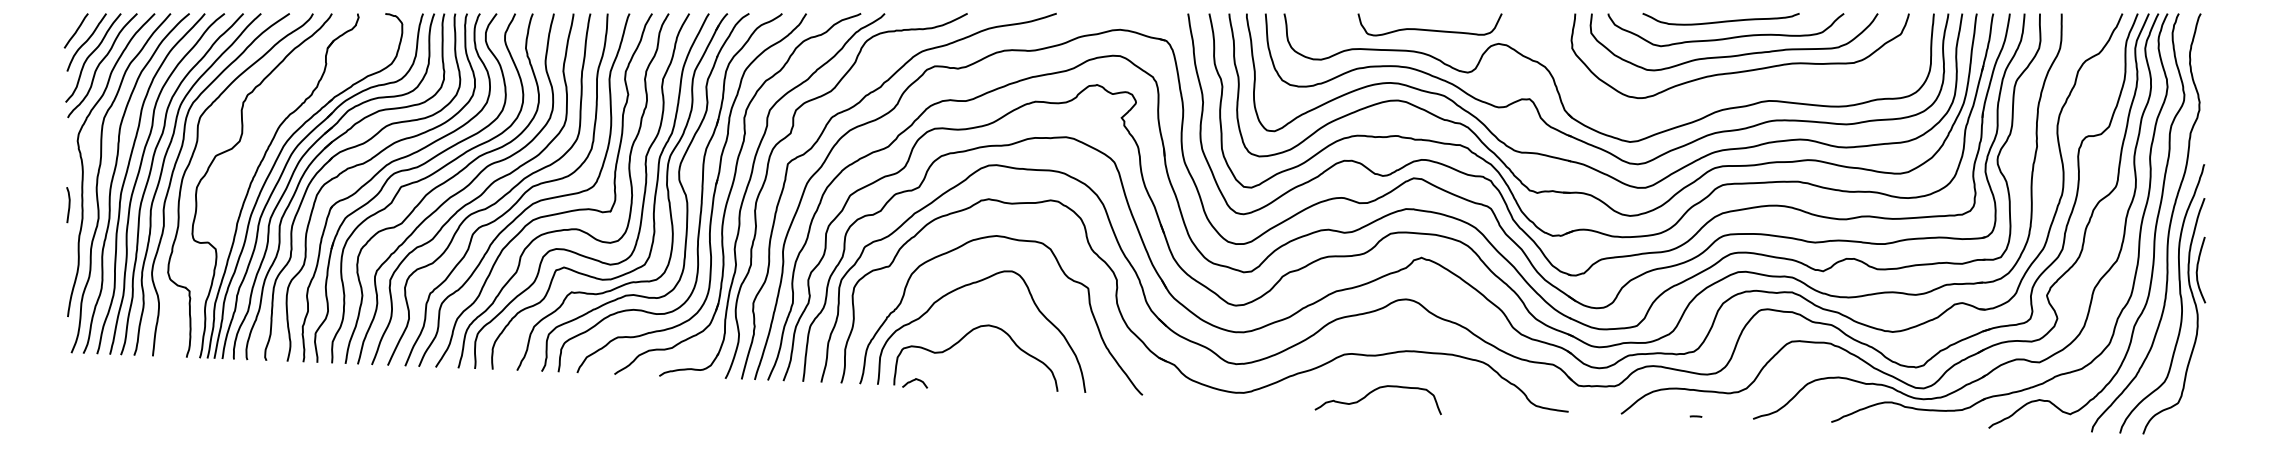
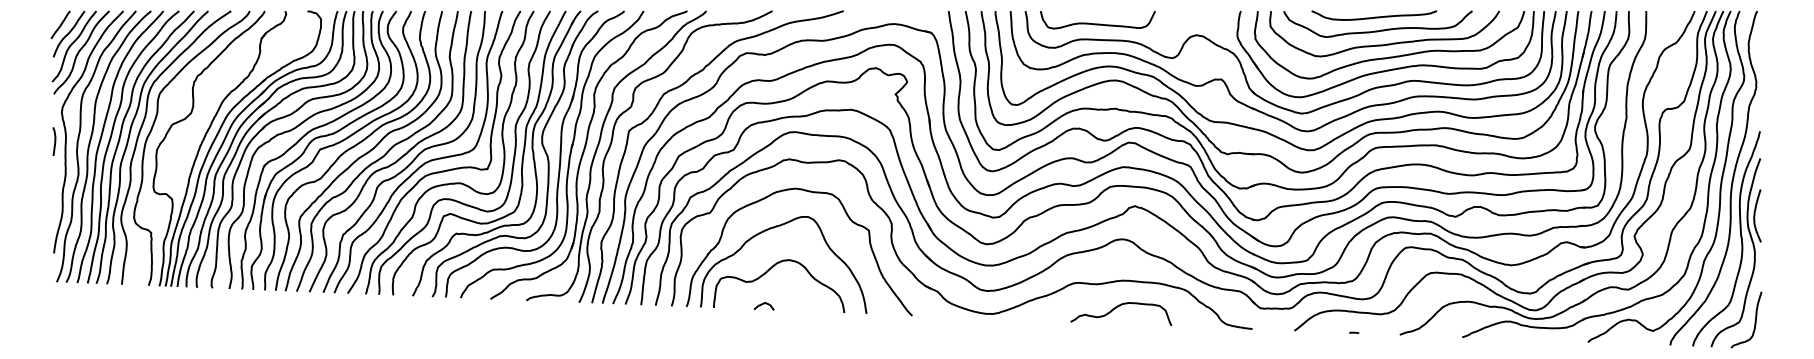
curve: (1429, 29) -> (1097, 23), moved
part: (1740, 86) -> (1389, 69), added
curve: (68, 205) -> (54, 141), moved
curve: (913, 381) -> (762, 304), moved
curve: (1371, 393) -> (1115, 308), moved
curve: (2197, 402) -> (1754, 321), added

